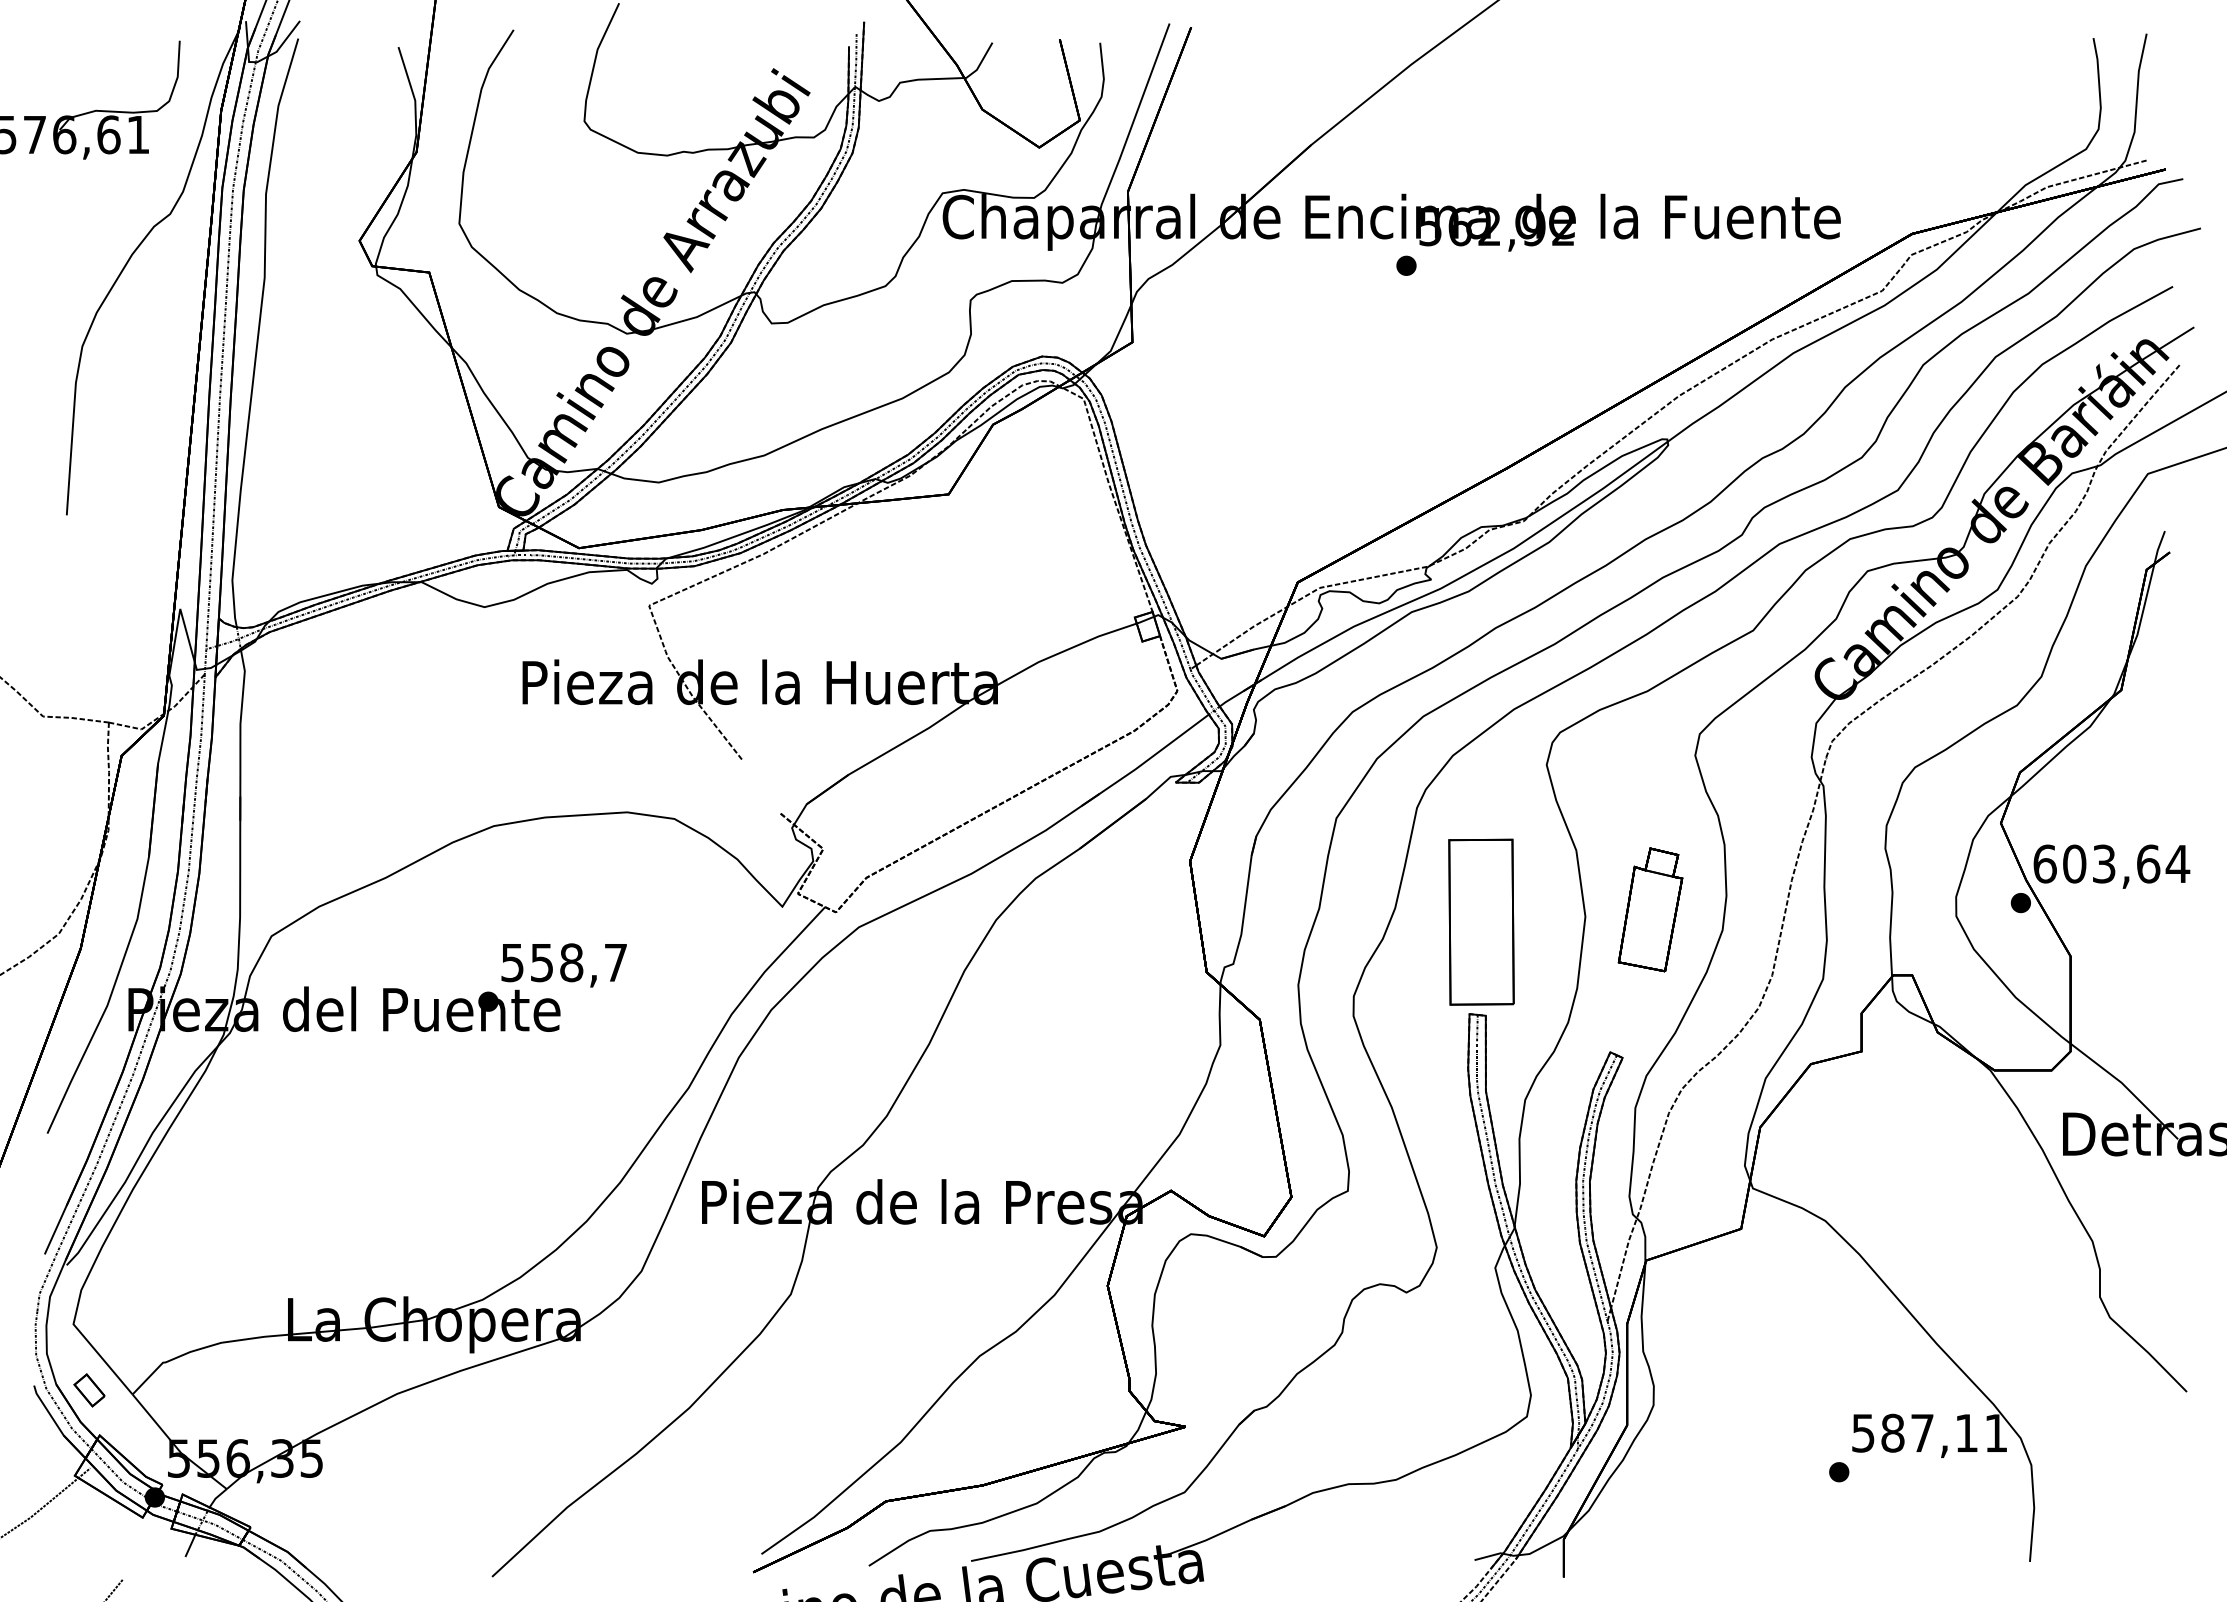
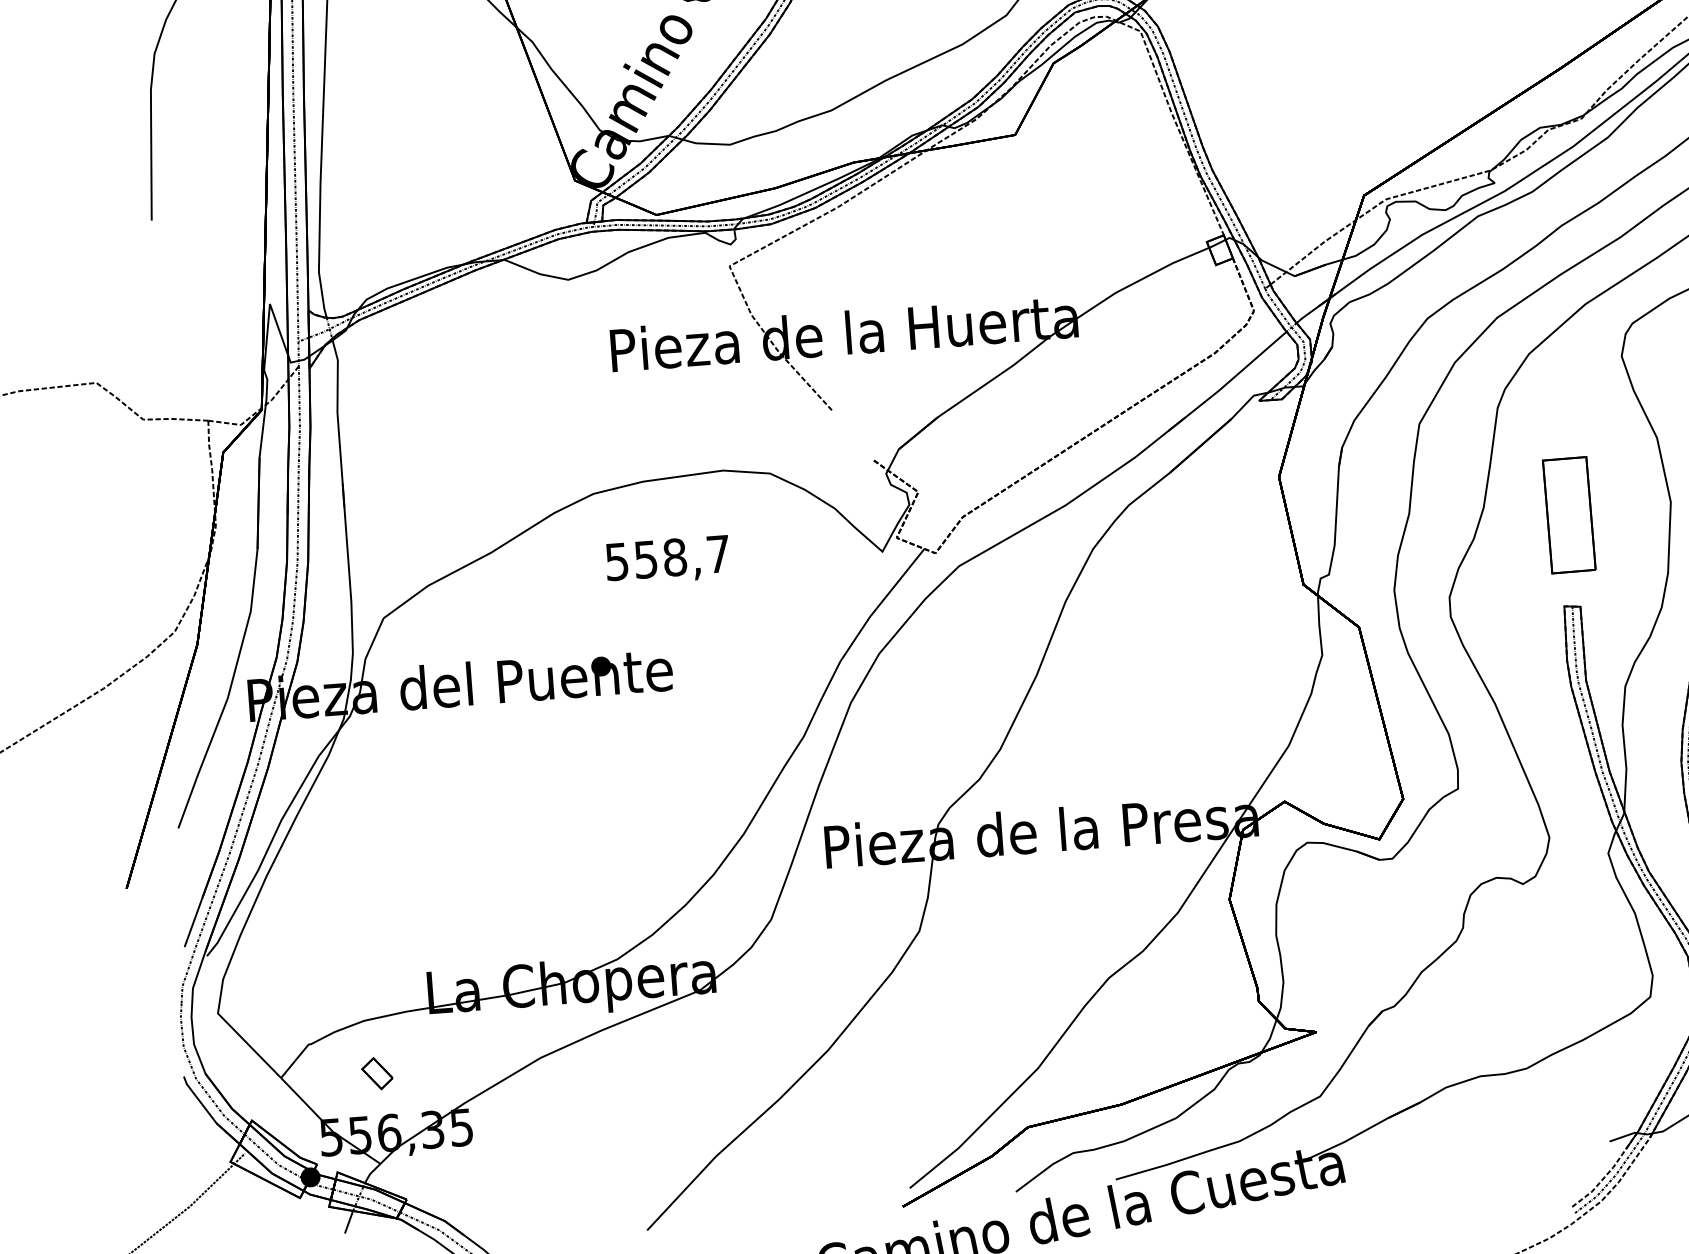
part: (1481, 921) -> (1569, 514), size x0.7
text: (563, 965) -> (667, 560), moved
part: (89, 1390) -> (377, 1073), moved

